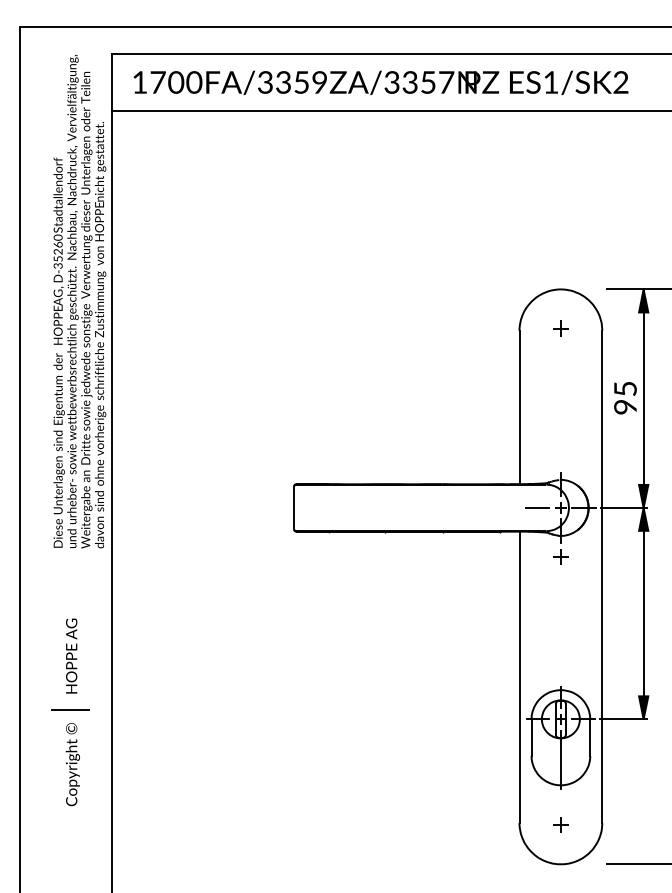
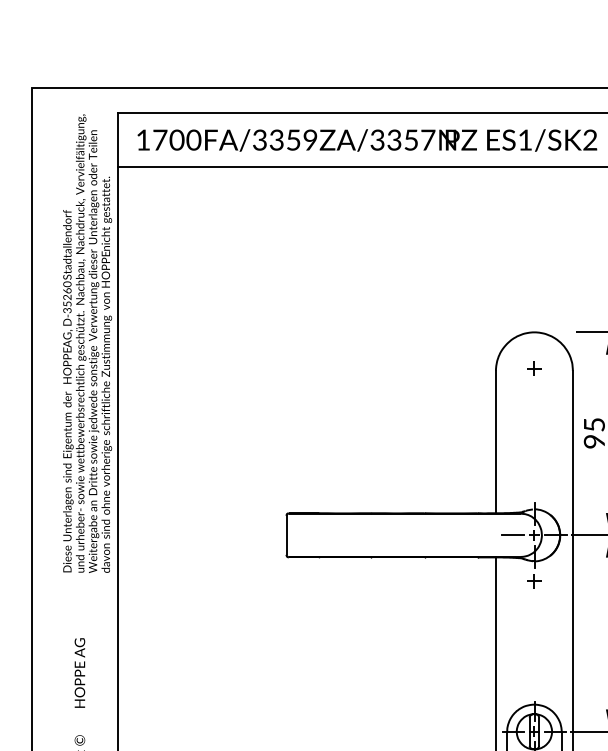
line: (69, 709) -> (77, 722), removed

